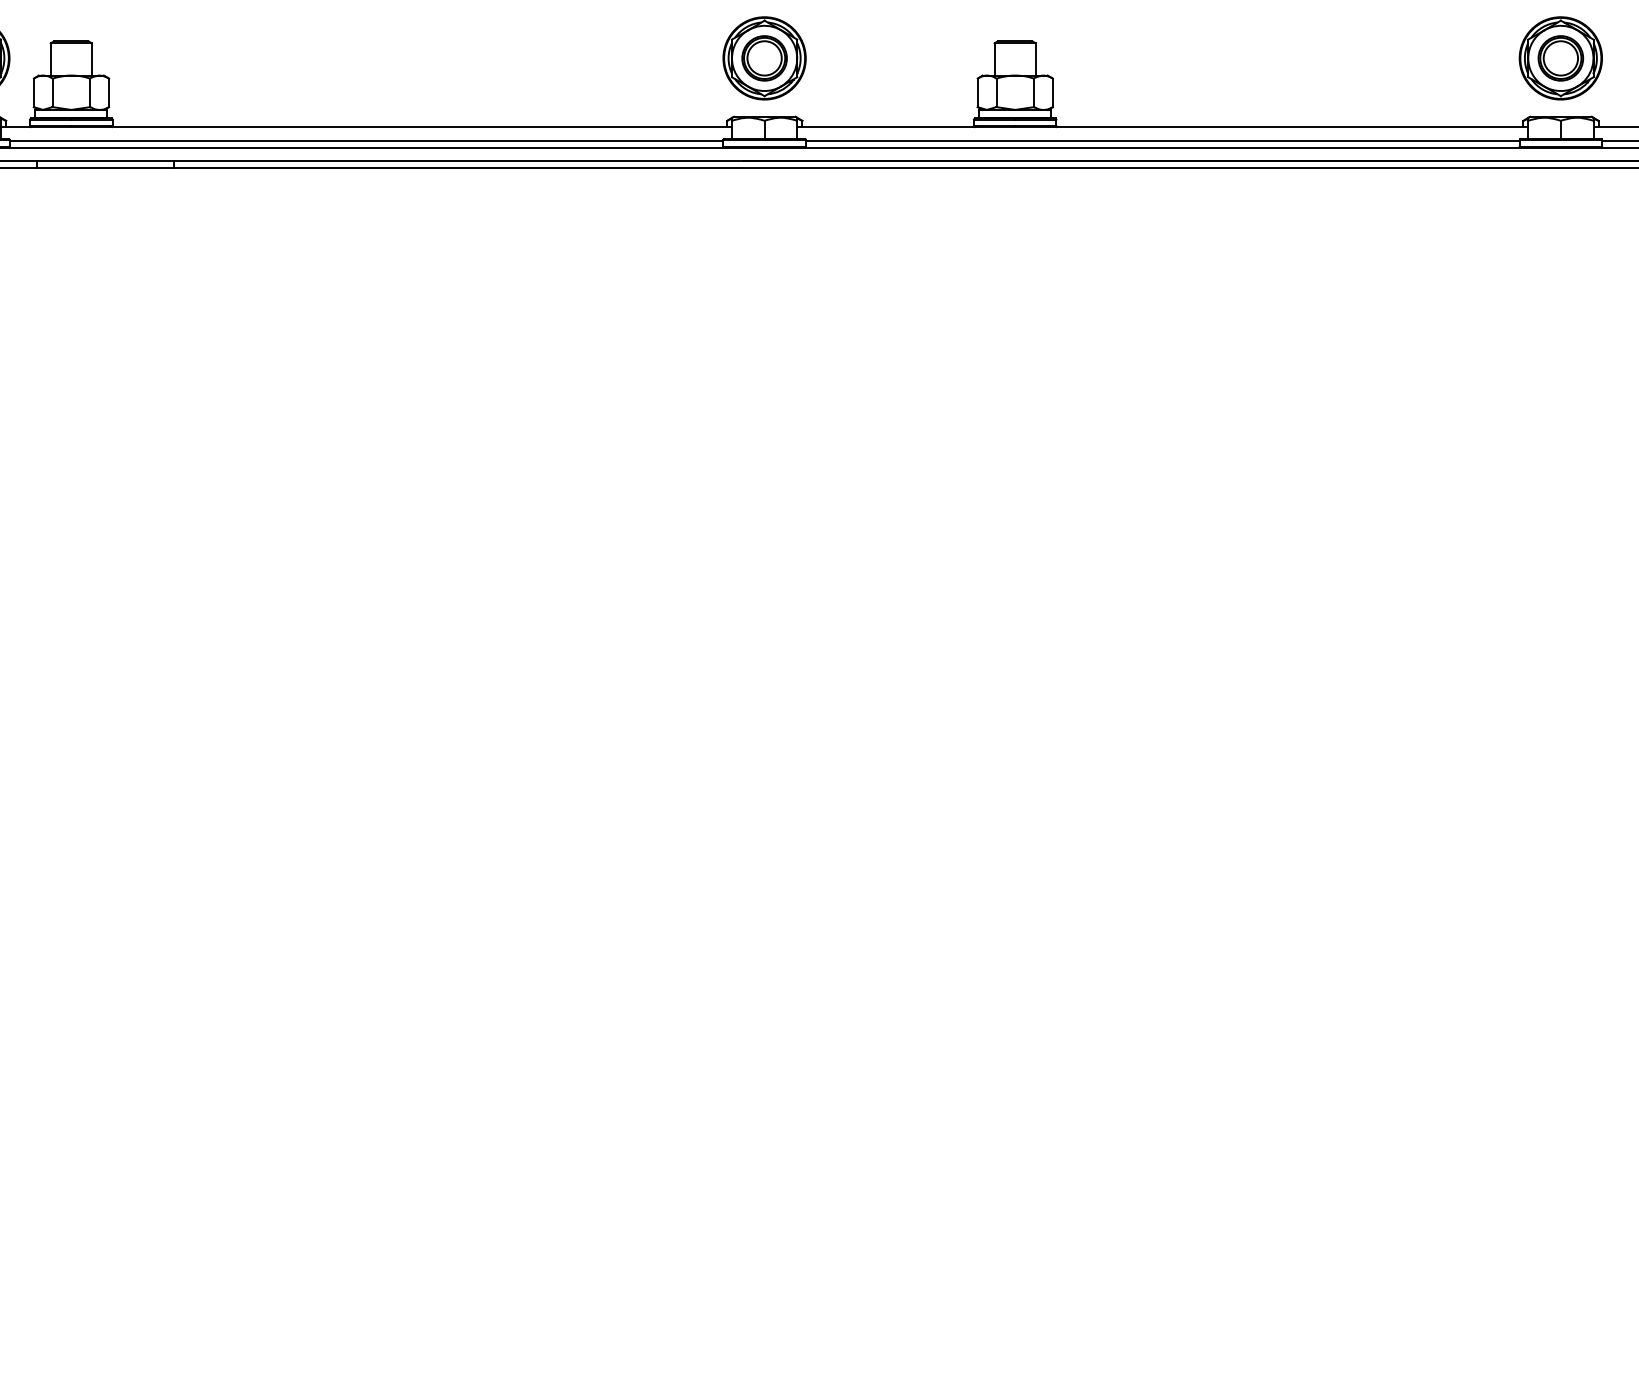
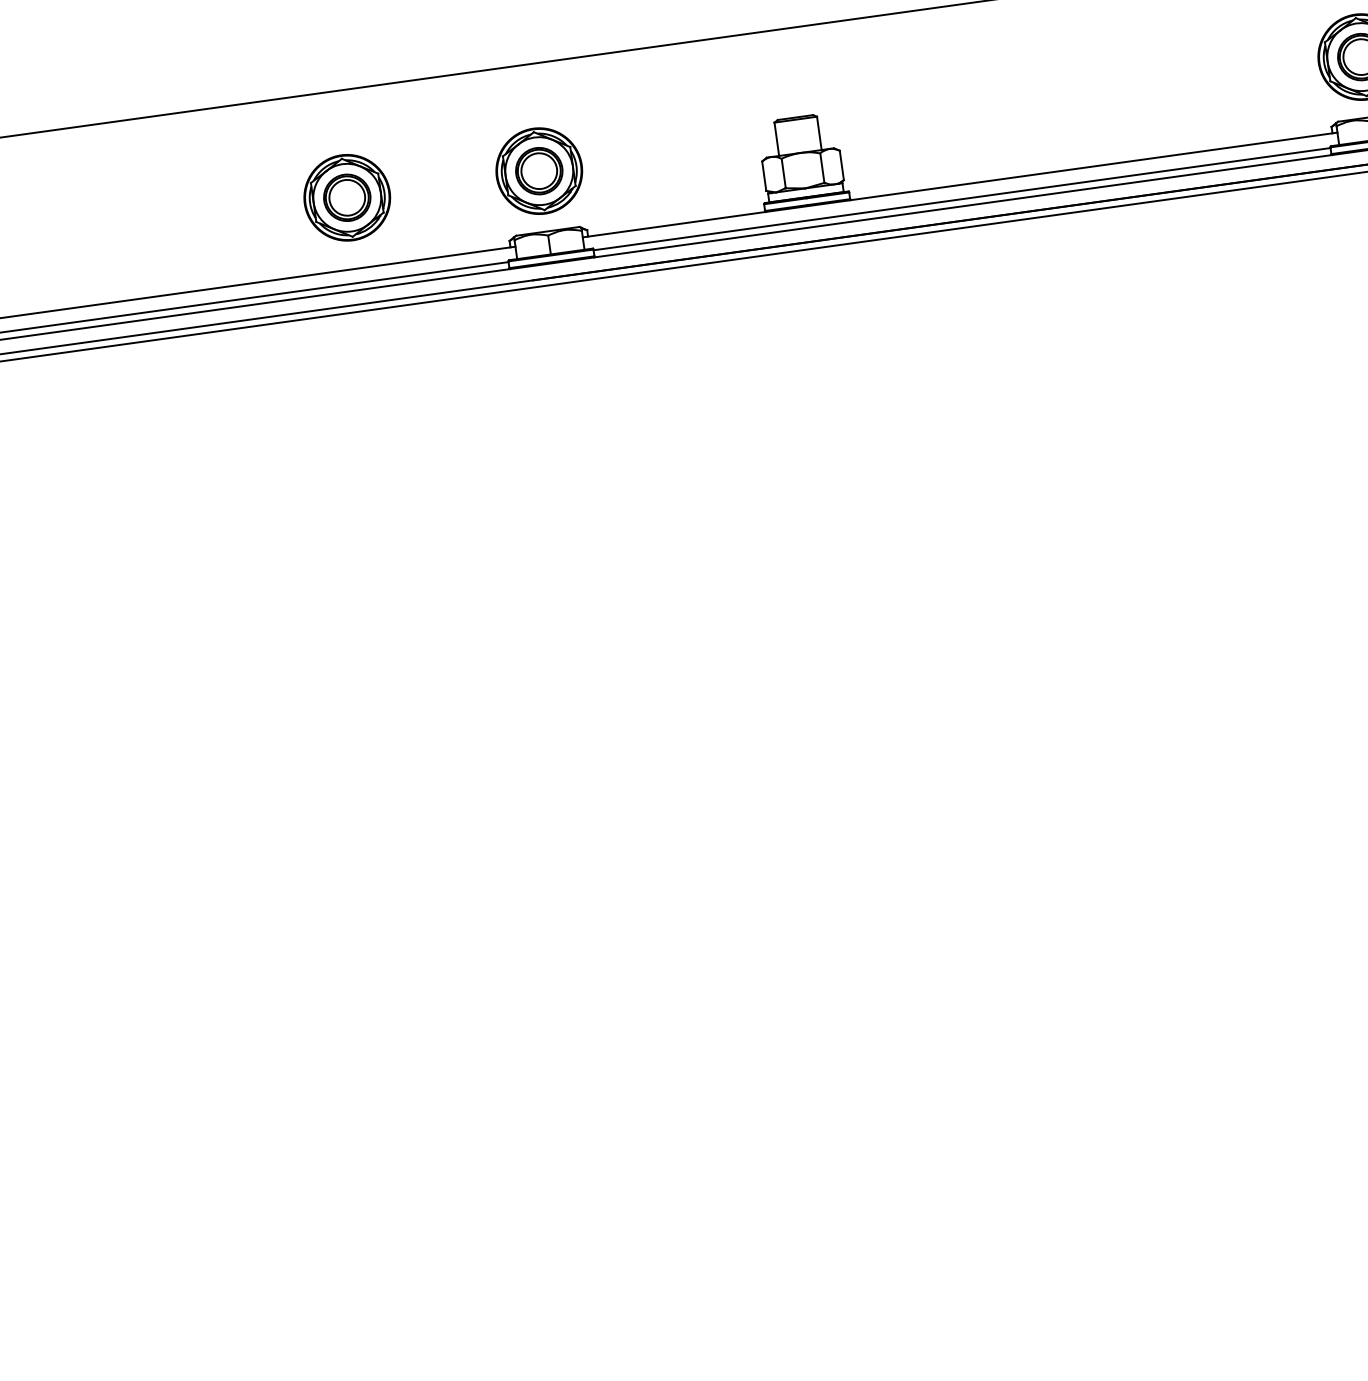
part: (578, 58) -> (347, 197), added

